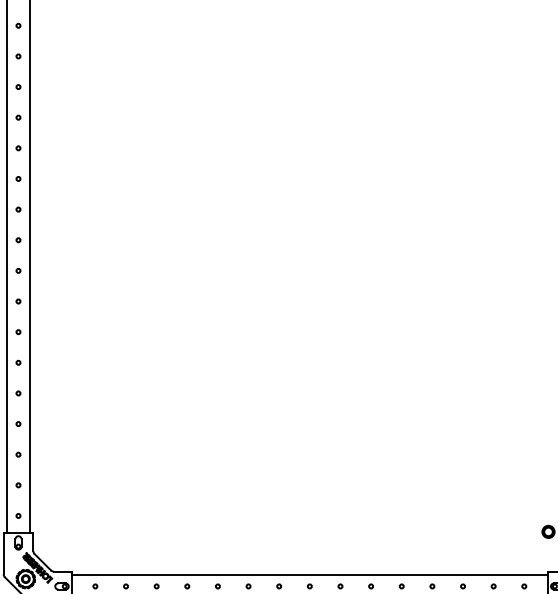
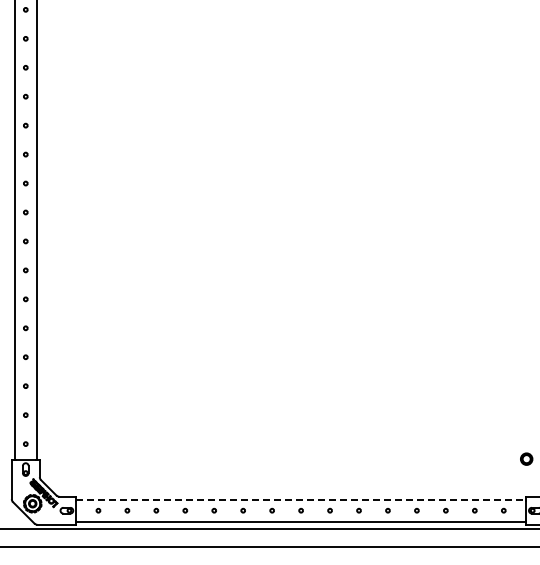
line: (310, 574) -> (301, 499), solid -> dashed

